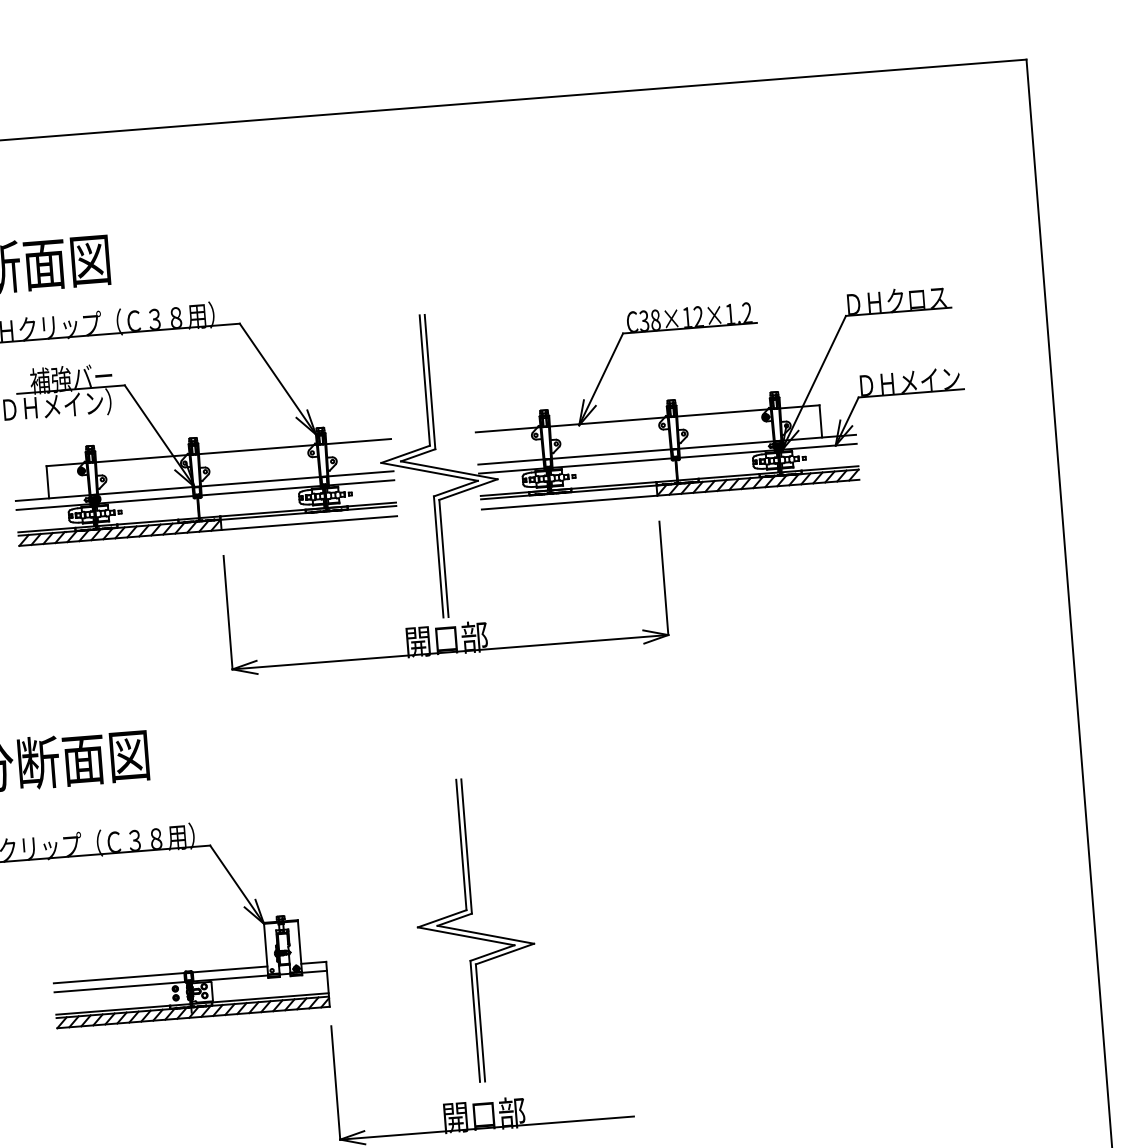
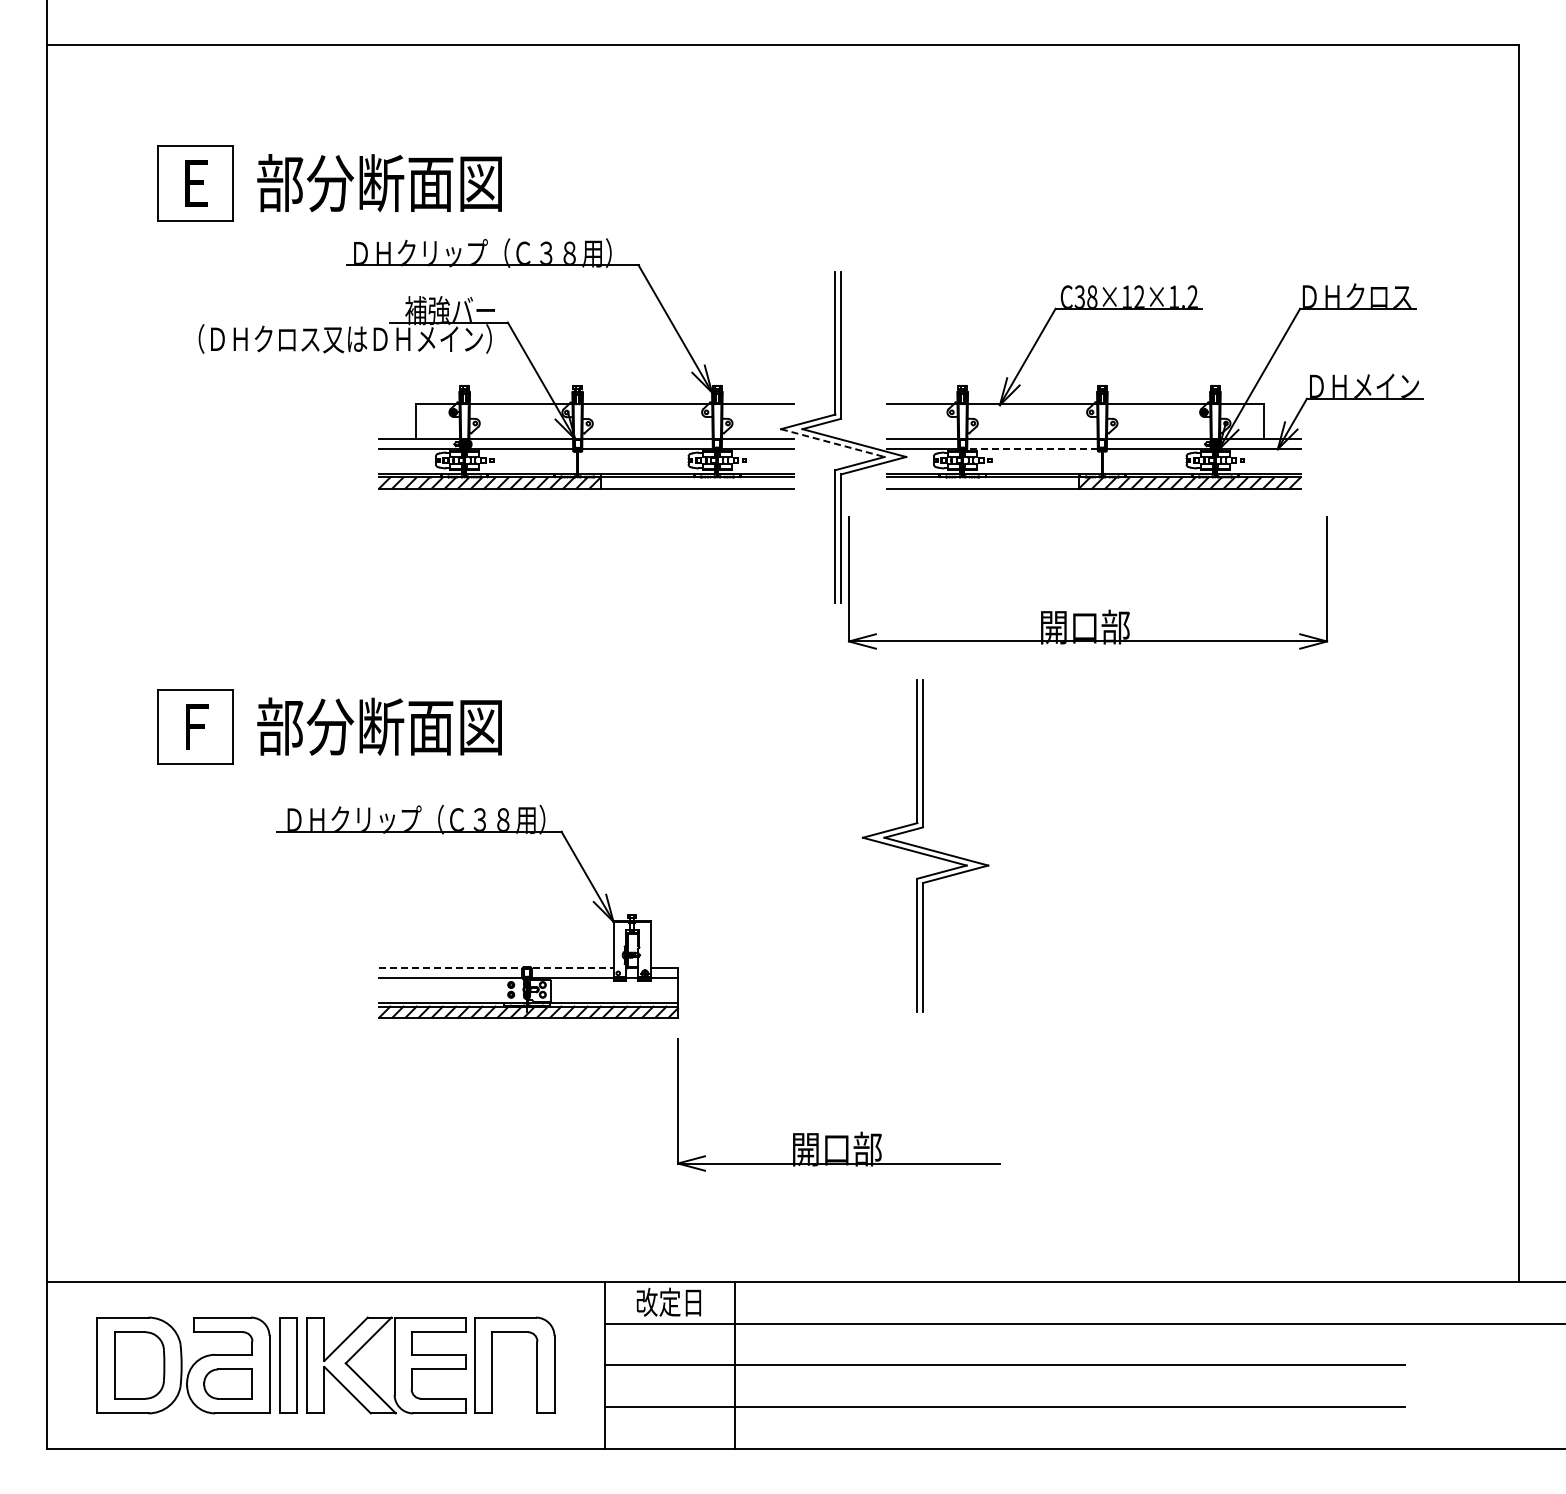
line: (612, 463) -> (1032, 449), solid -> dashed
line: (429, 472) -> (832, 443), solid -> dashed
part: (448, 626) -> (1088, 613), moved
part: (475, 929) -> (925, 845), moved
line: (160, 974) -> (496, 968), solid -> dashed

